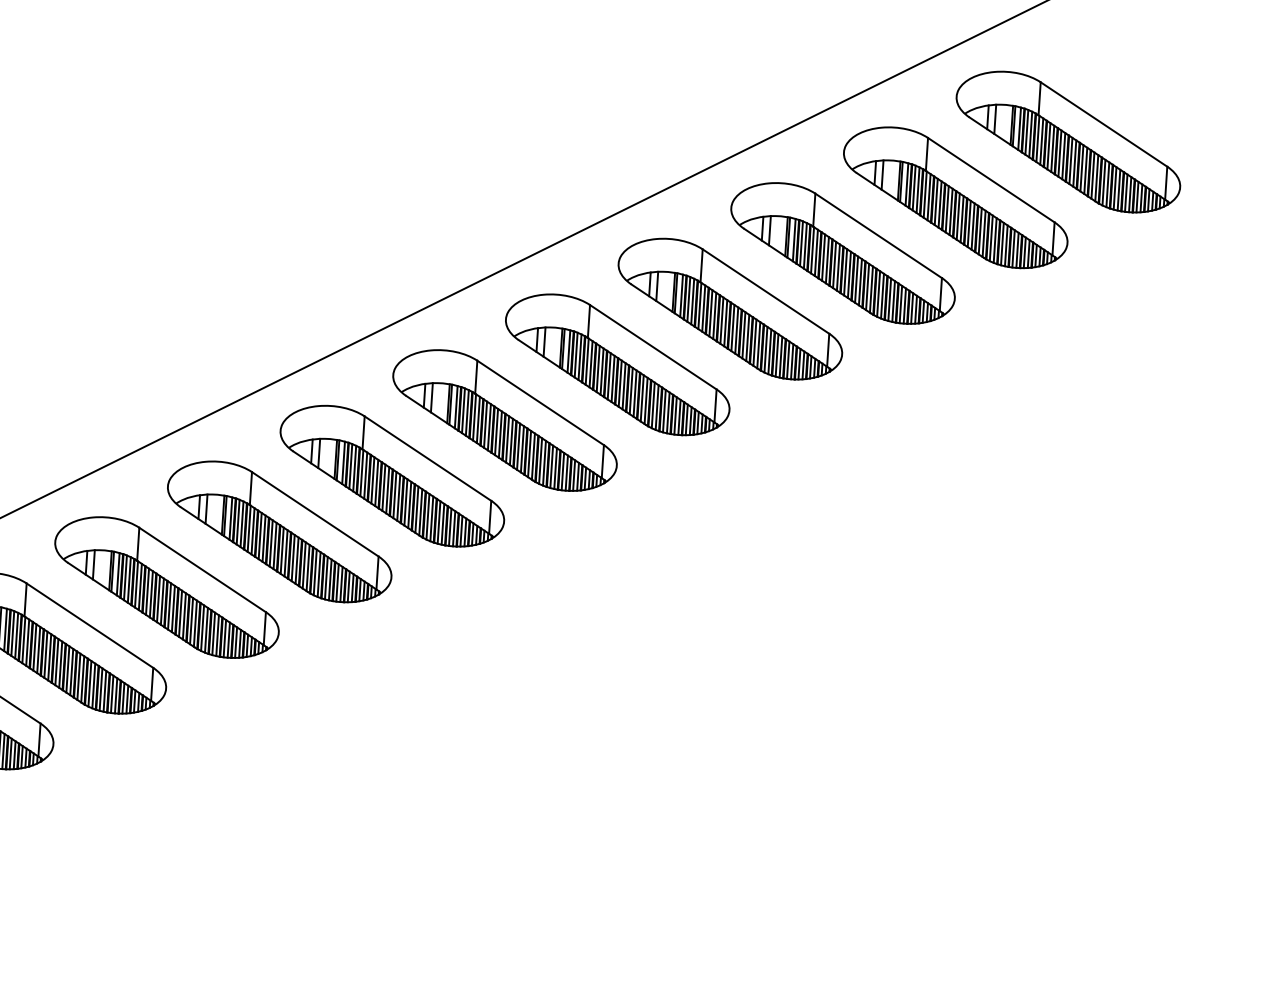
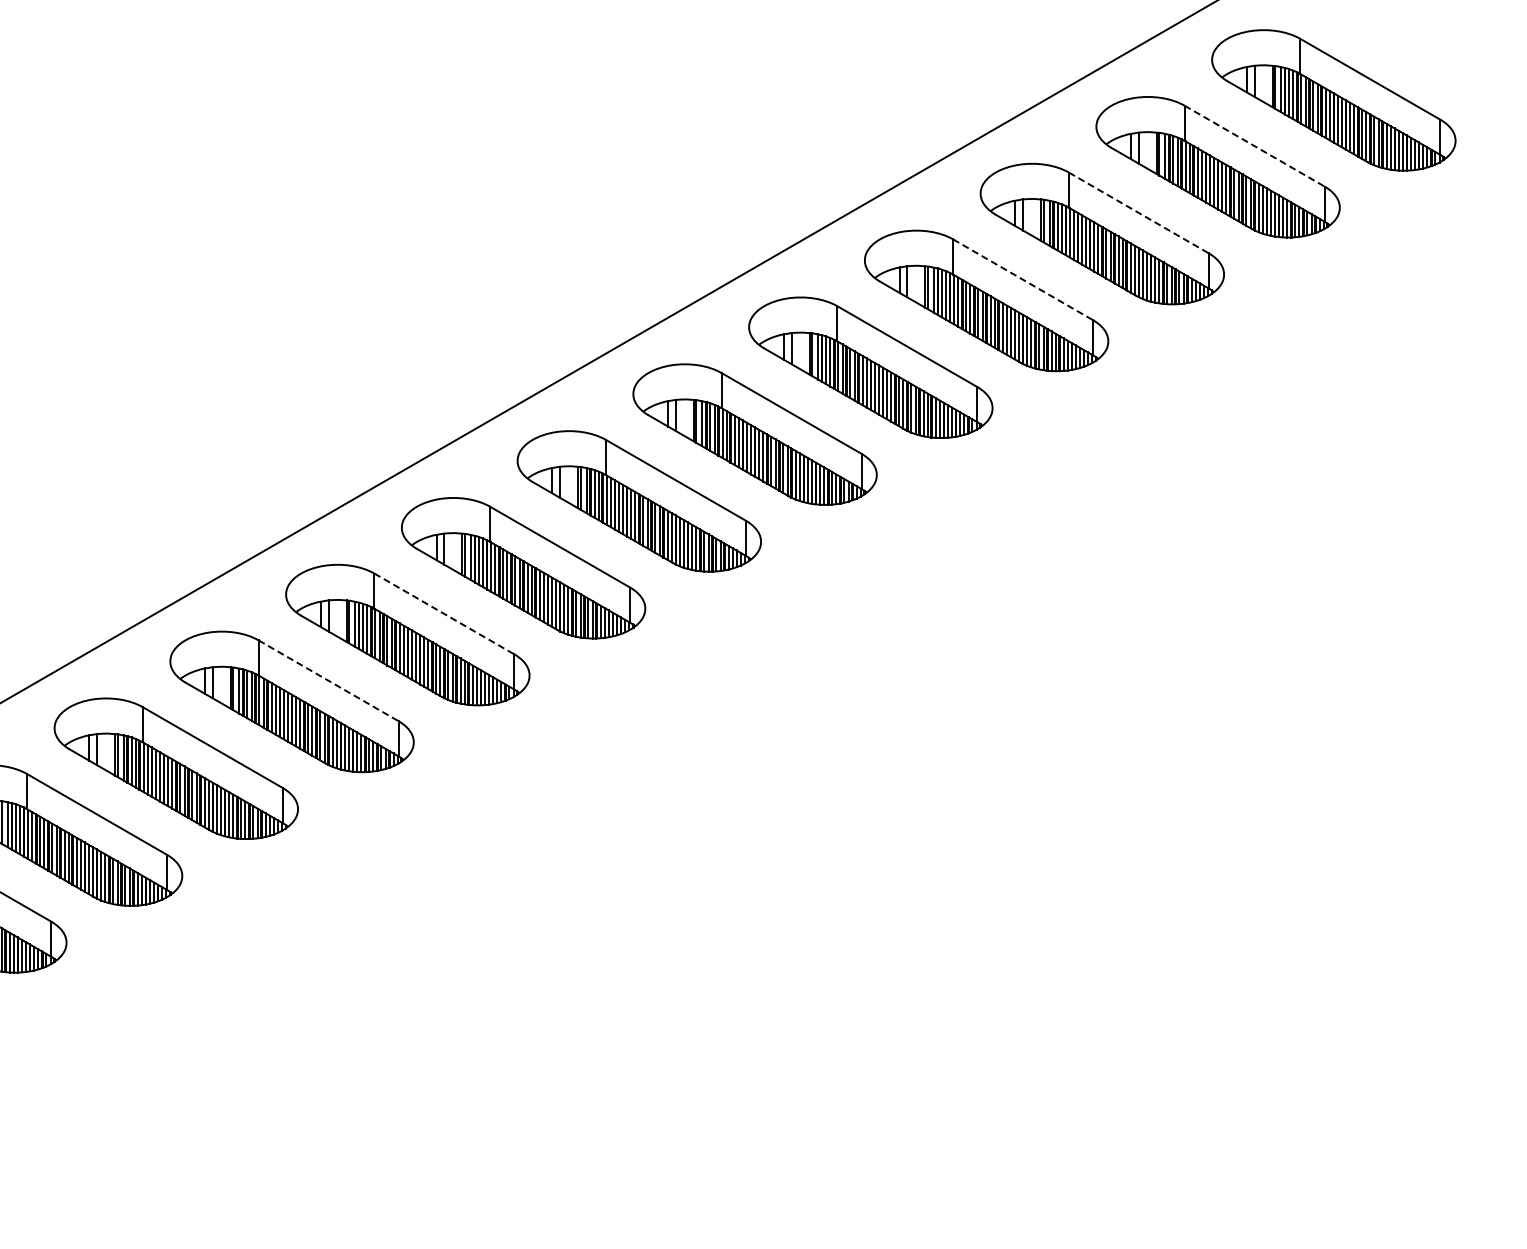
line: (991, 180) -> (1254, 146), solid -> dashed
line: (878, 236) -> (1138, 213), solid -> dashed
line: (766, 291) -> (1023, 279), solid -> dashed
line: (202, 569) -> (444, 613), solid -> dashed
line: (89, 625) -> (328, 680), solid -> dashed

